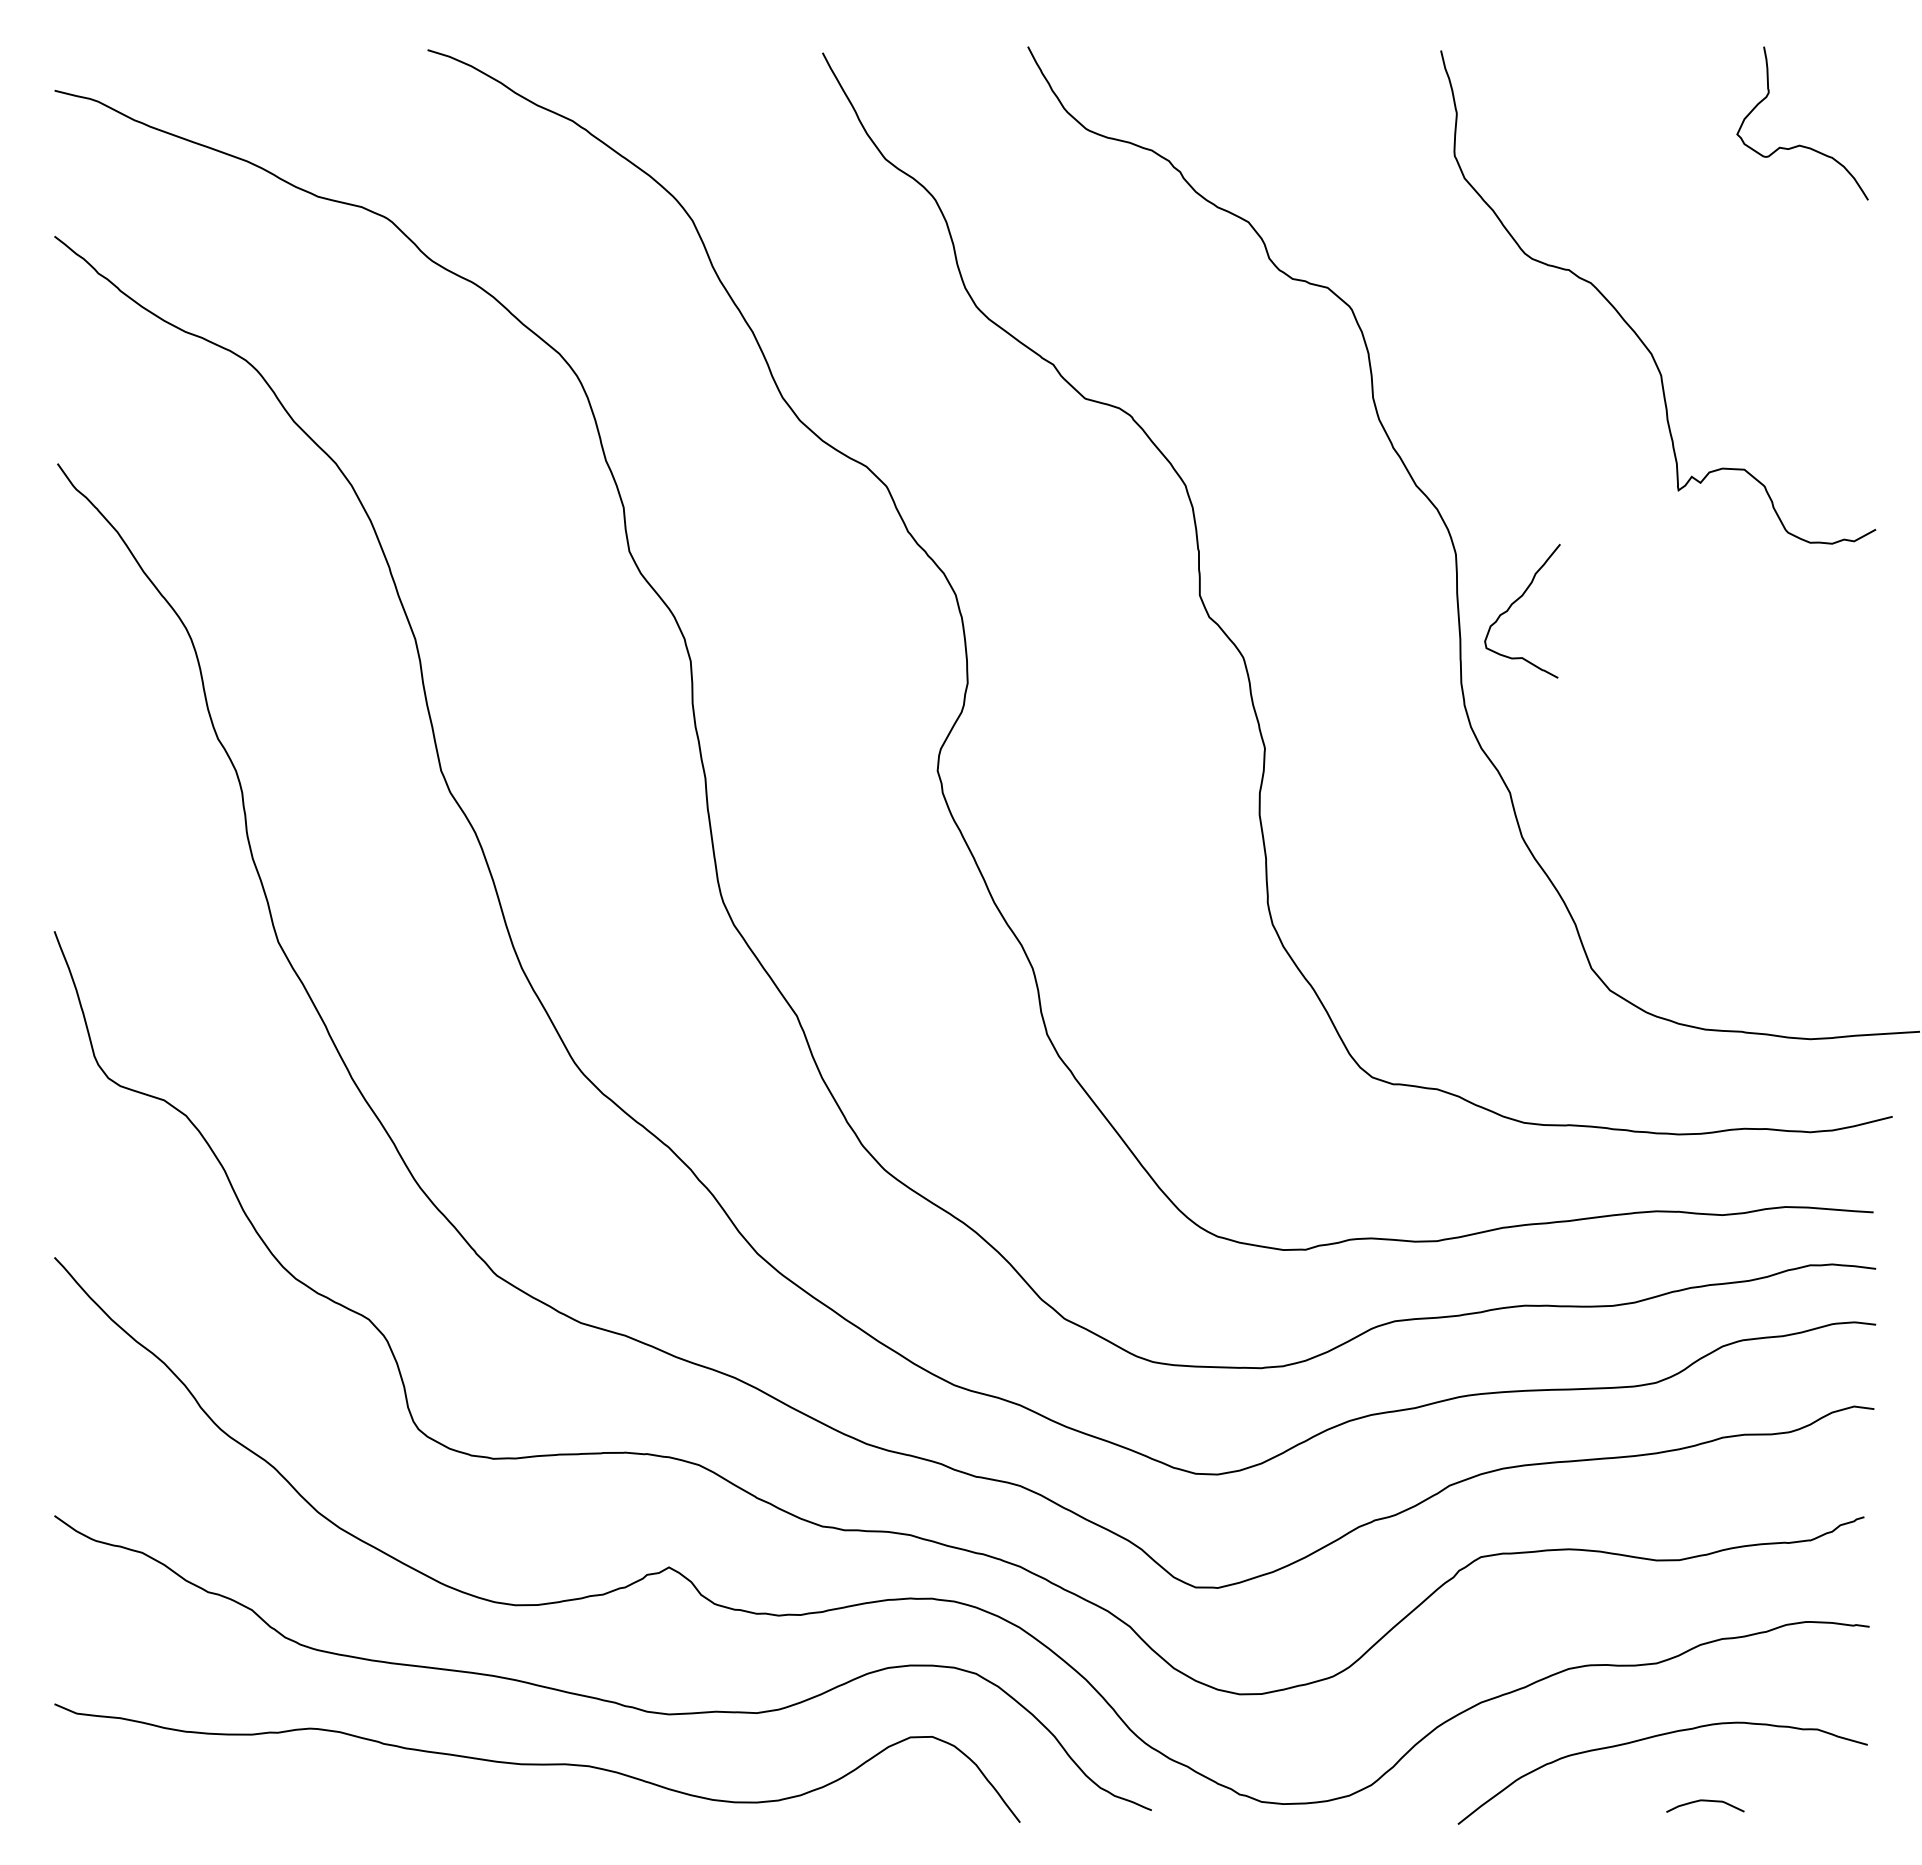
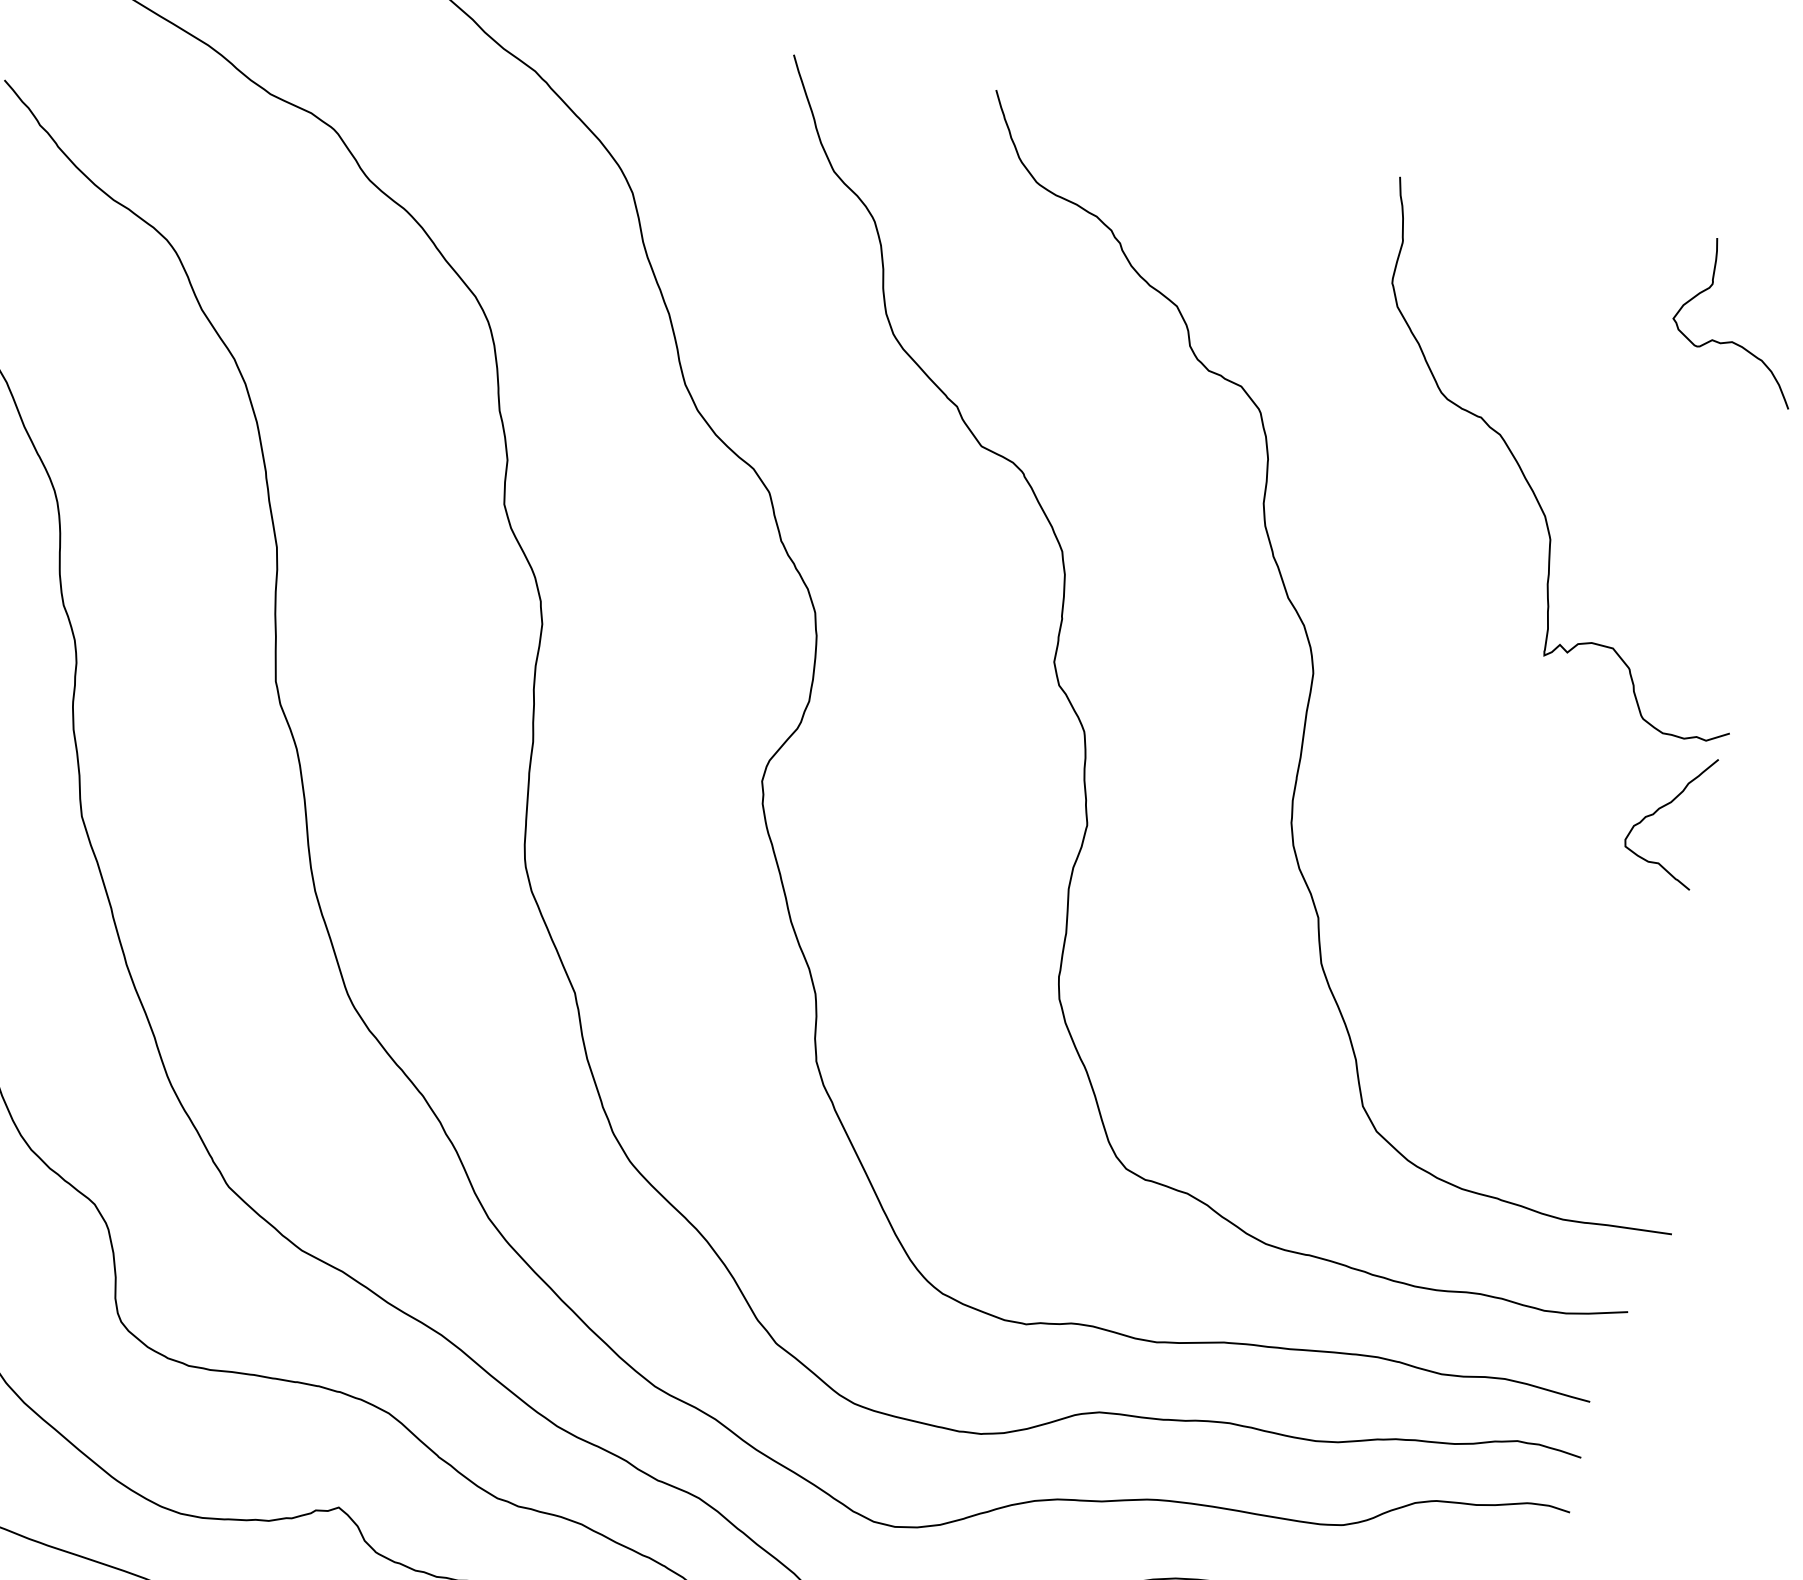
curve: (1514, 603) -> (1661, 808), moved

